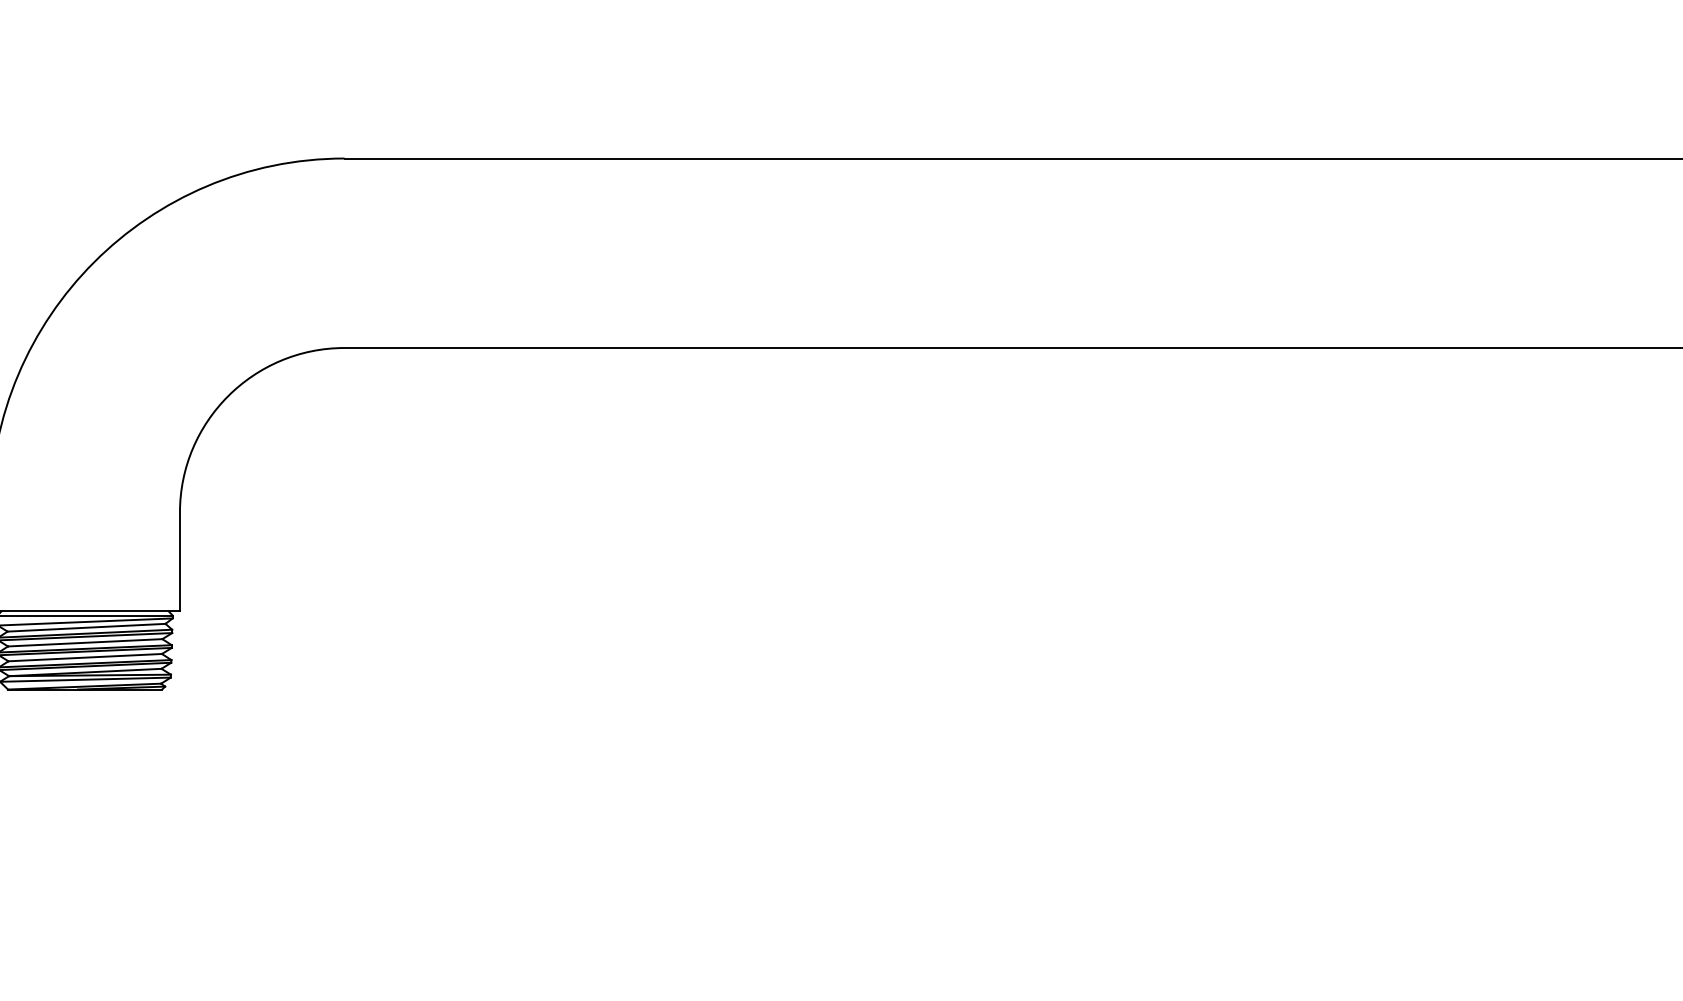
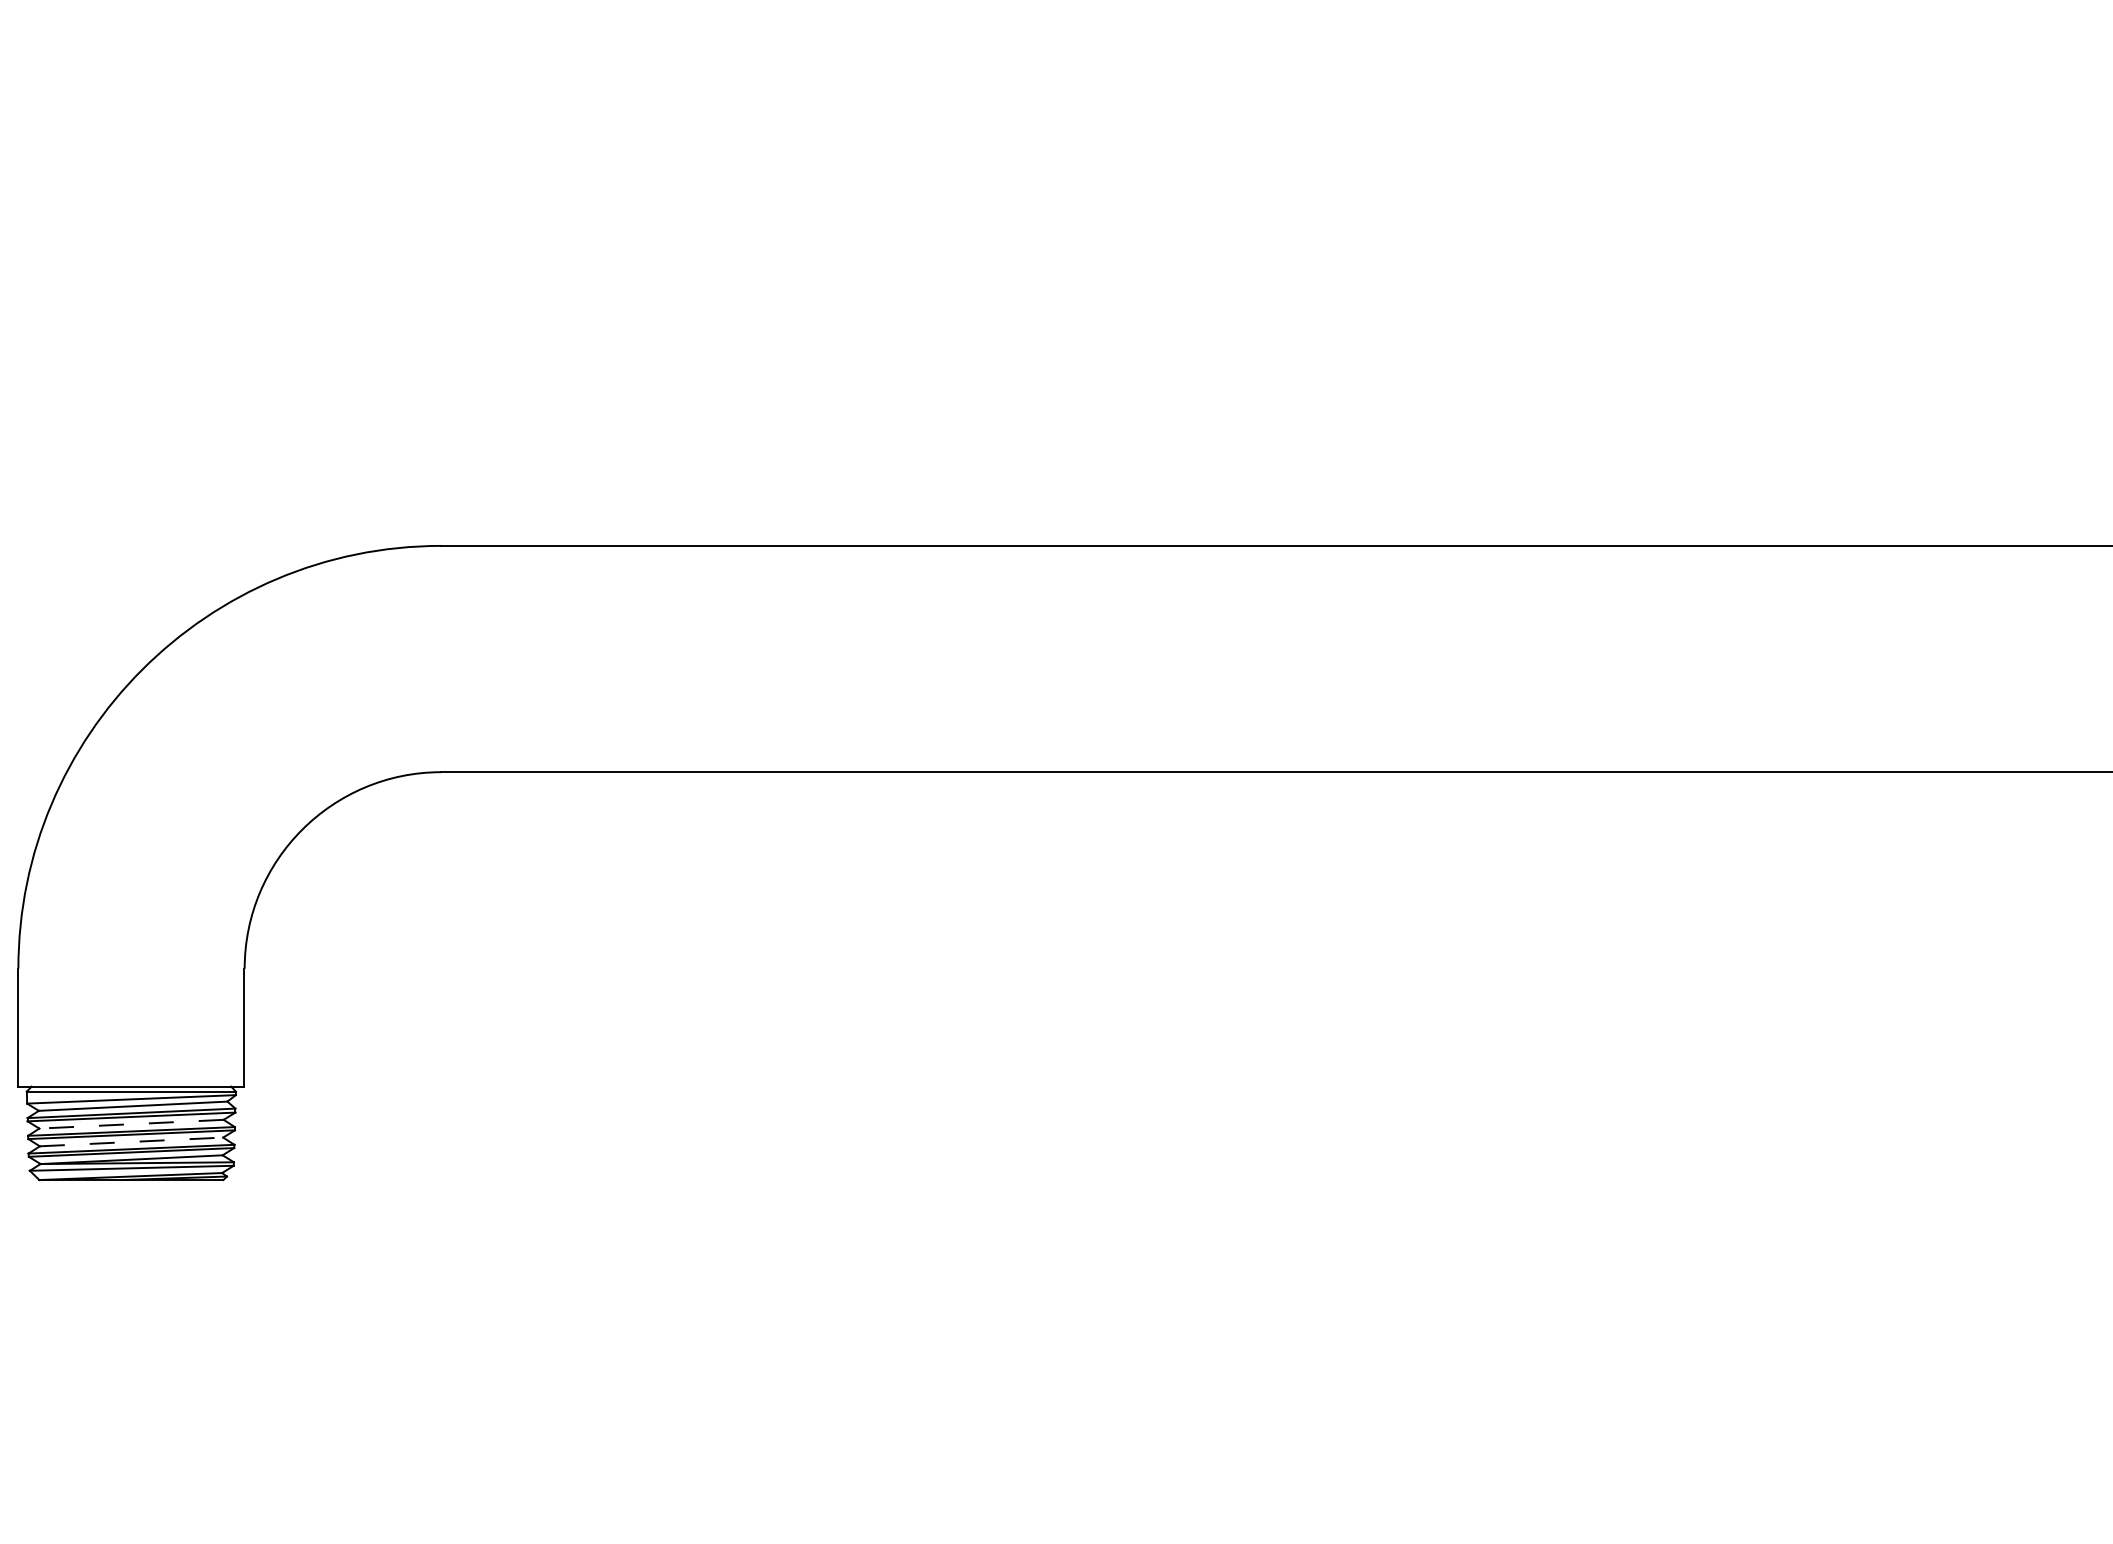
line: (85, 643) -> (131, 1124), solid -> dashed
line: (85, 657) -> (131, 1141), solid -> dashed

